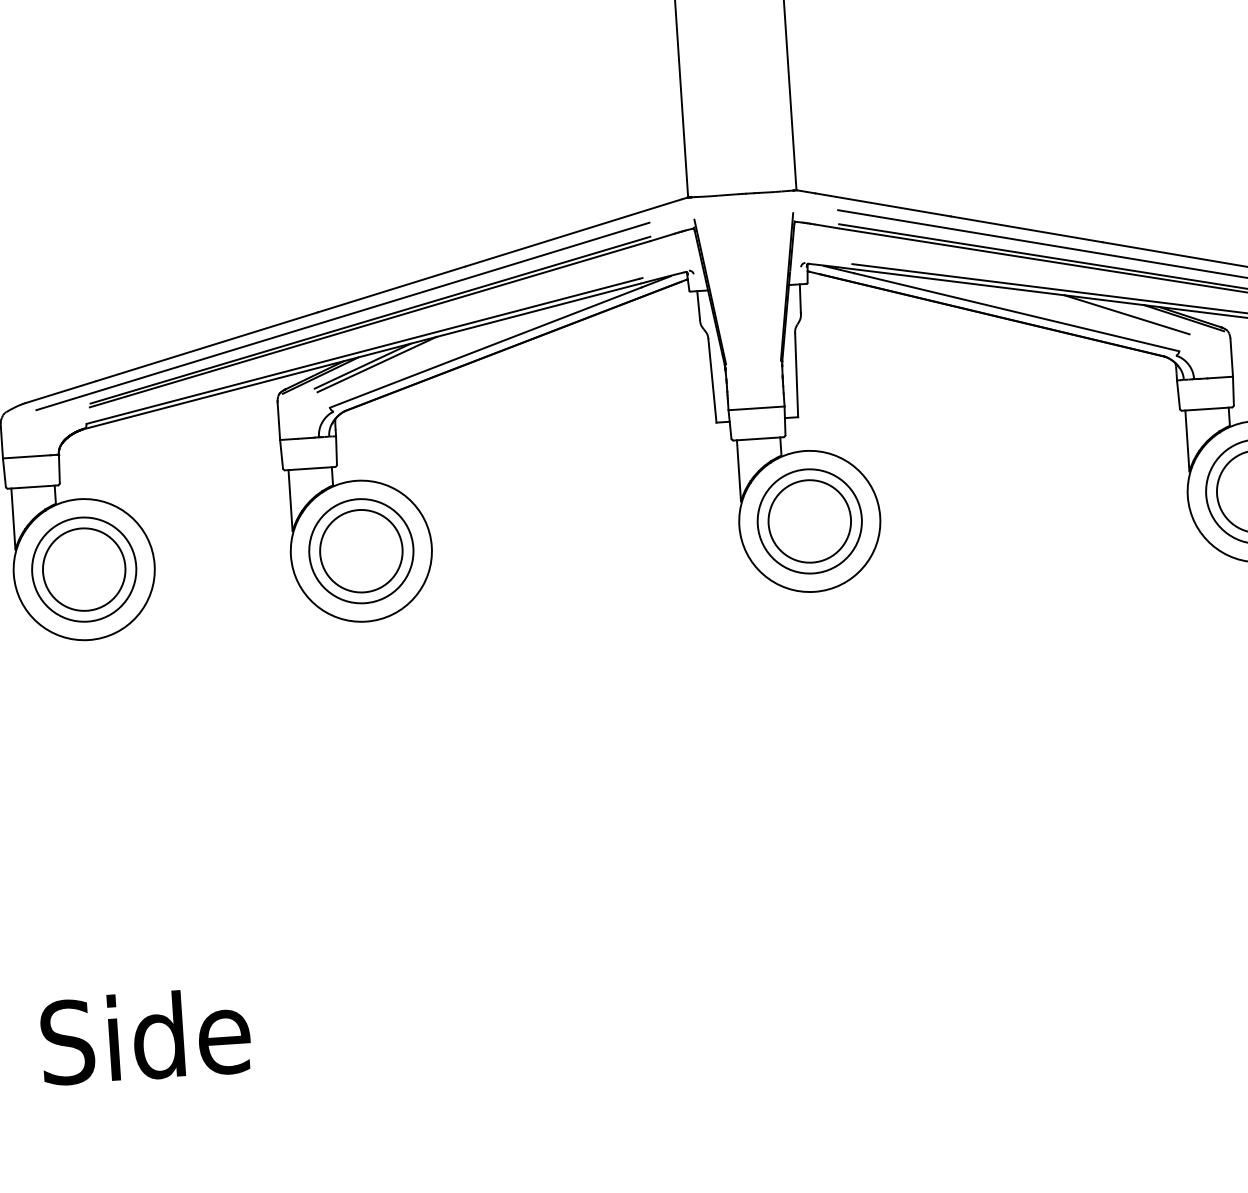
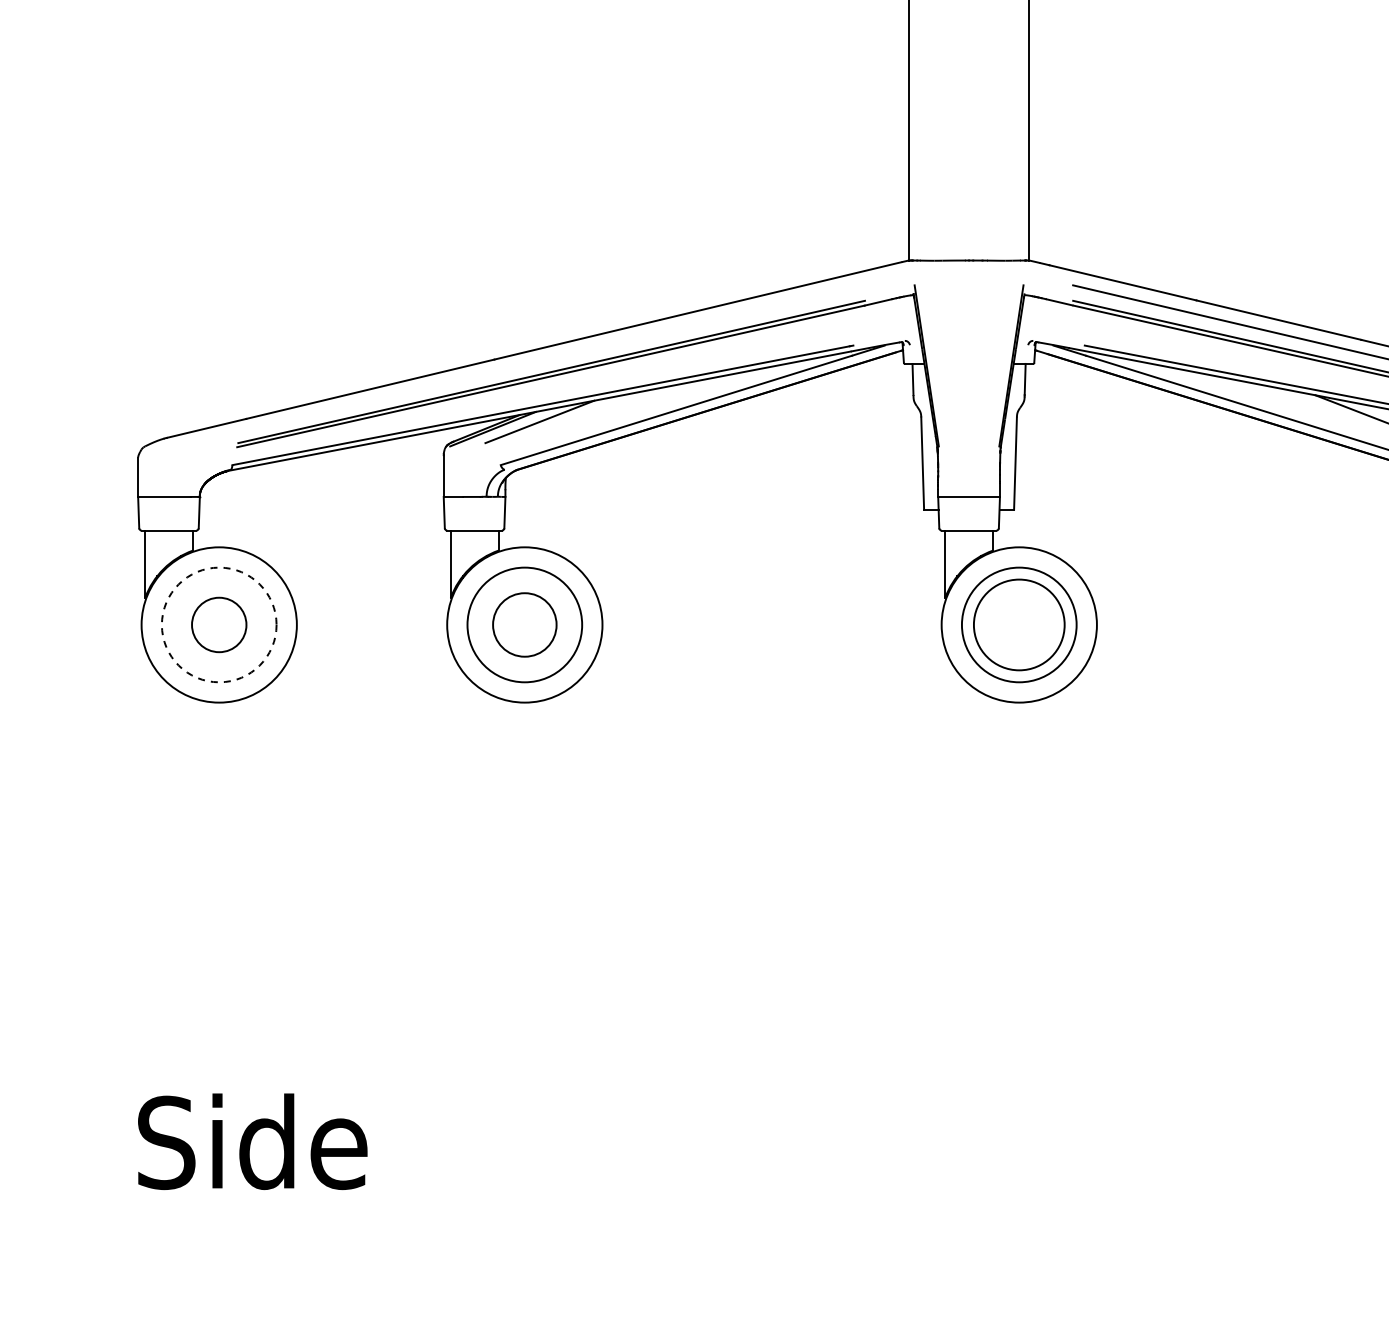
line: (342, 316) -> (521, 365), removed
line: (376, 364) -> (555, 421), removed
circle: (361, 550) -> (524, 624), size x0.7
circle: (83, 569) -> (218, 624), size x0.6
circle: (83, 569) -> (218, 624), solid -> dashed

